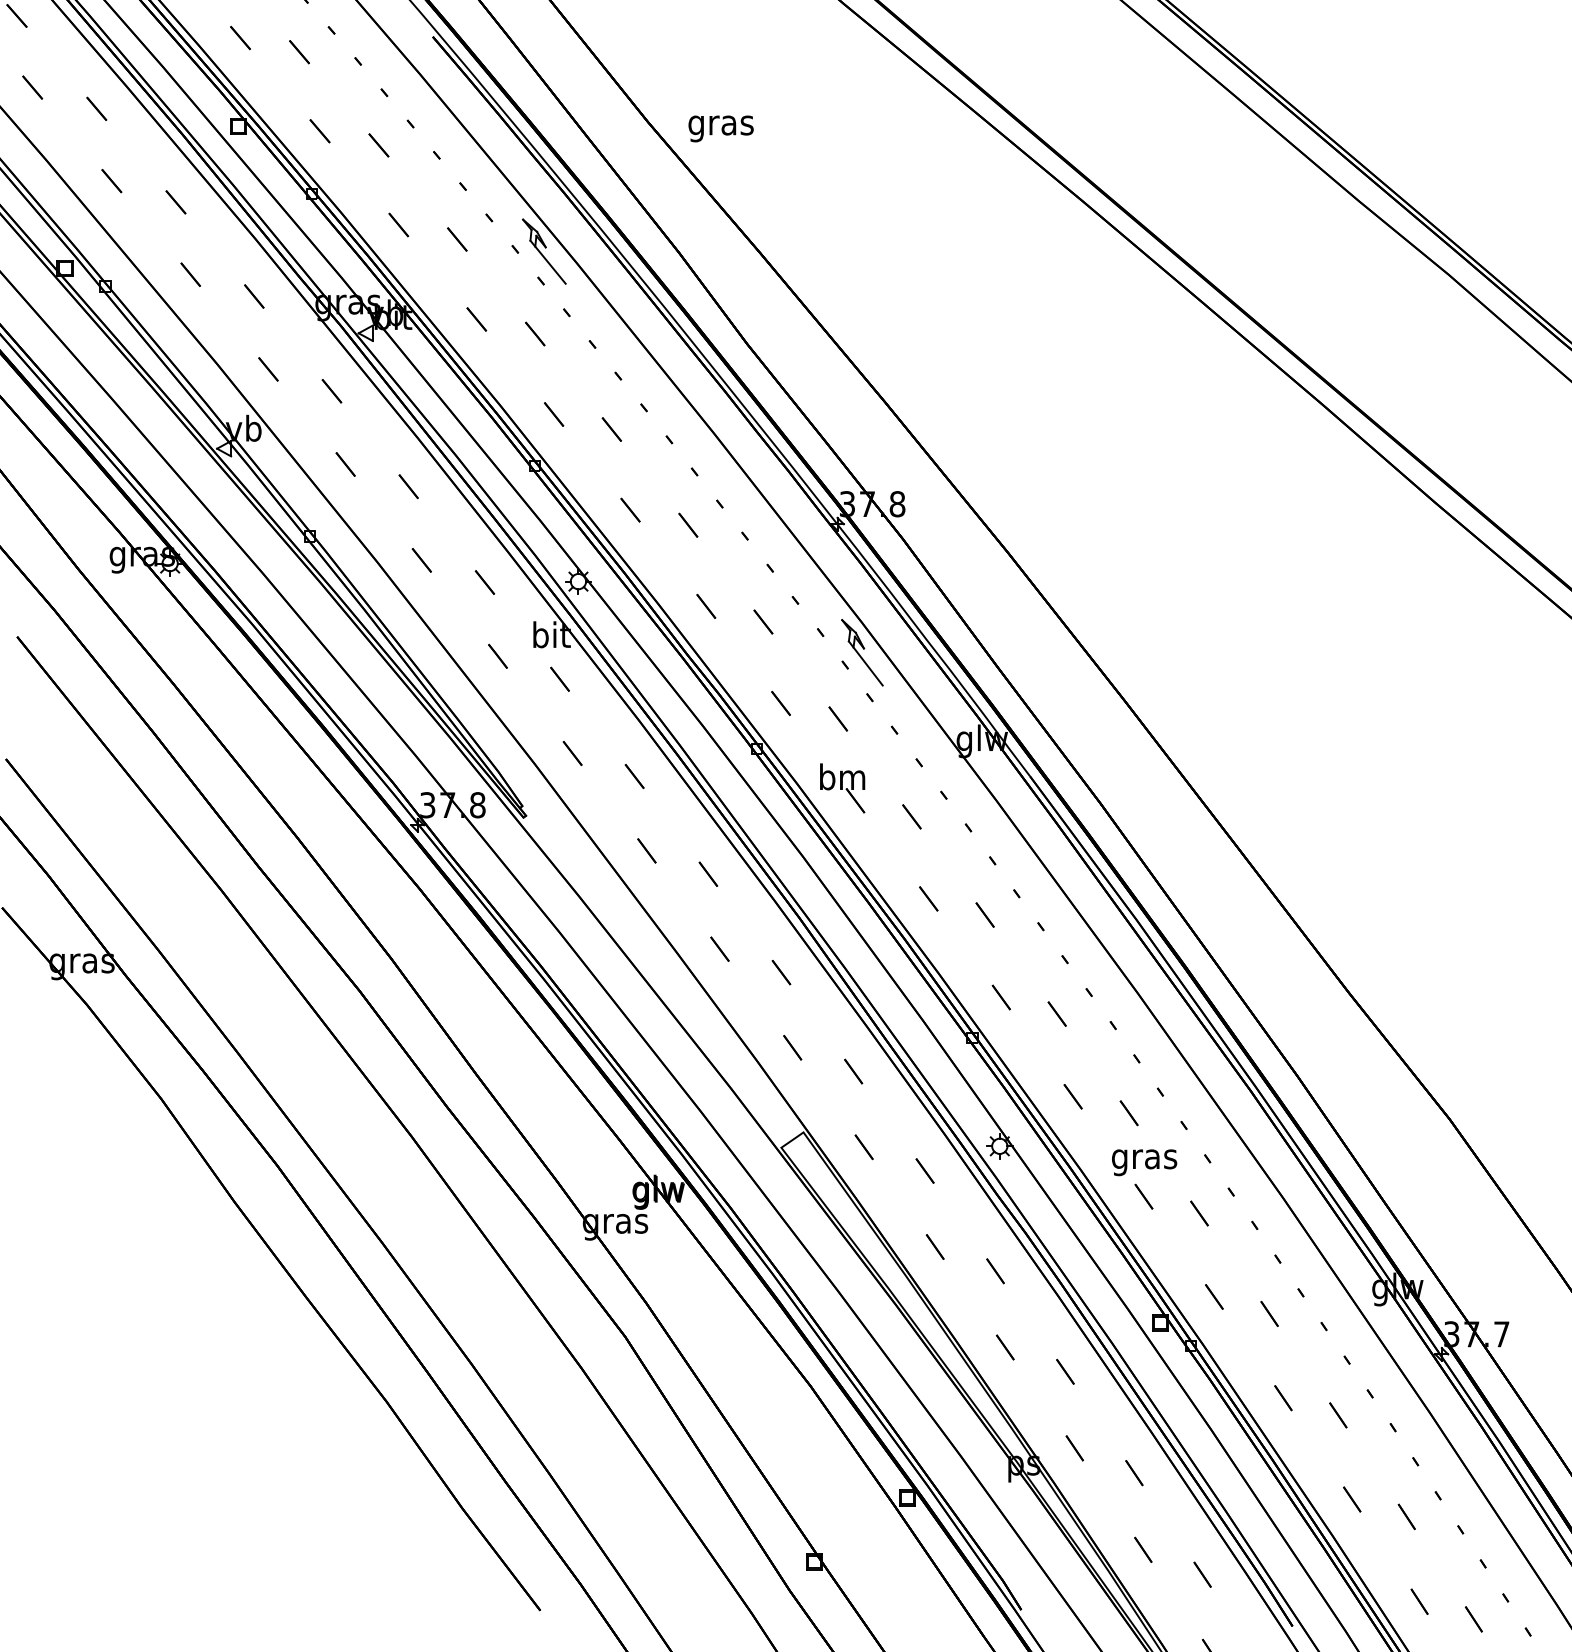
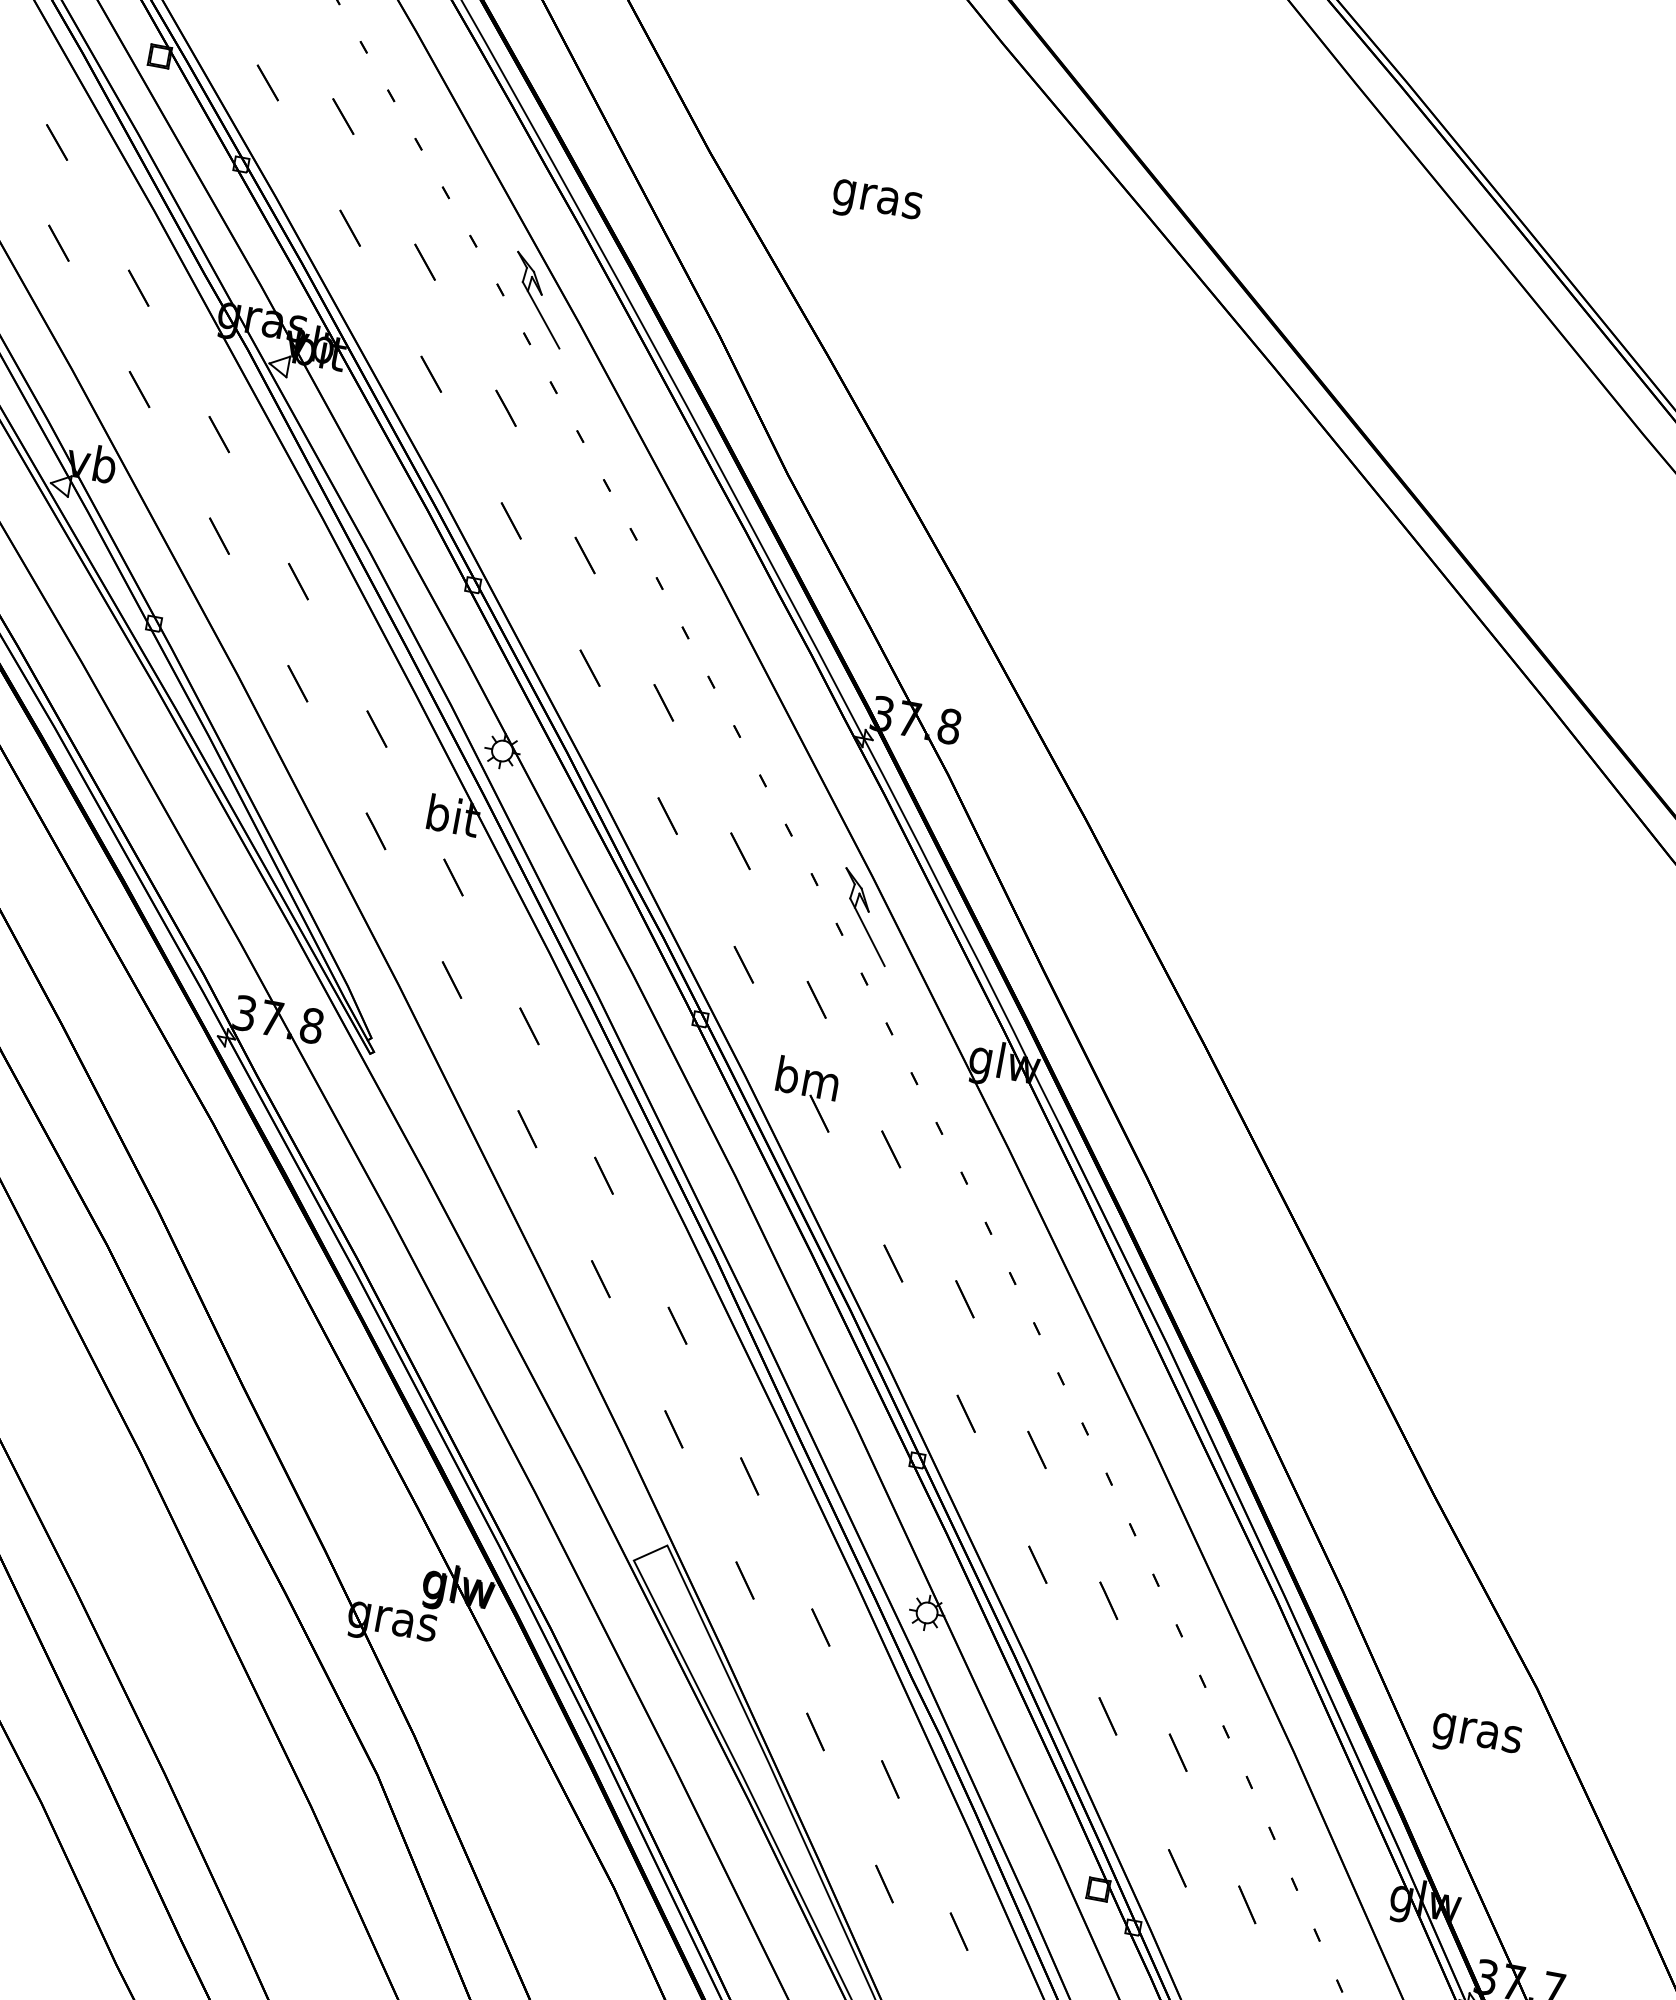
text: (720, 128) -> (875, 202), moved
text: (1144, 1162) -> (1476, 1737), moved

